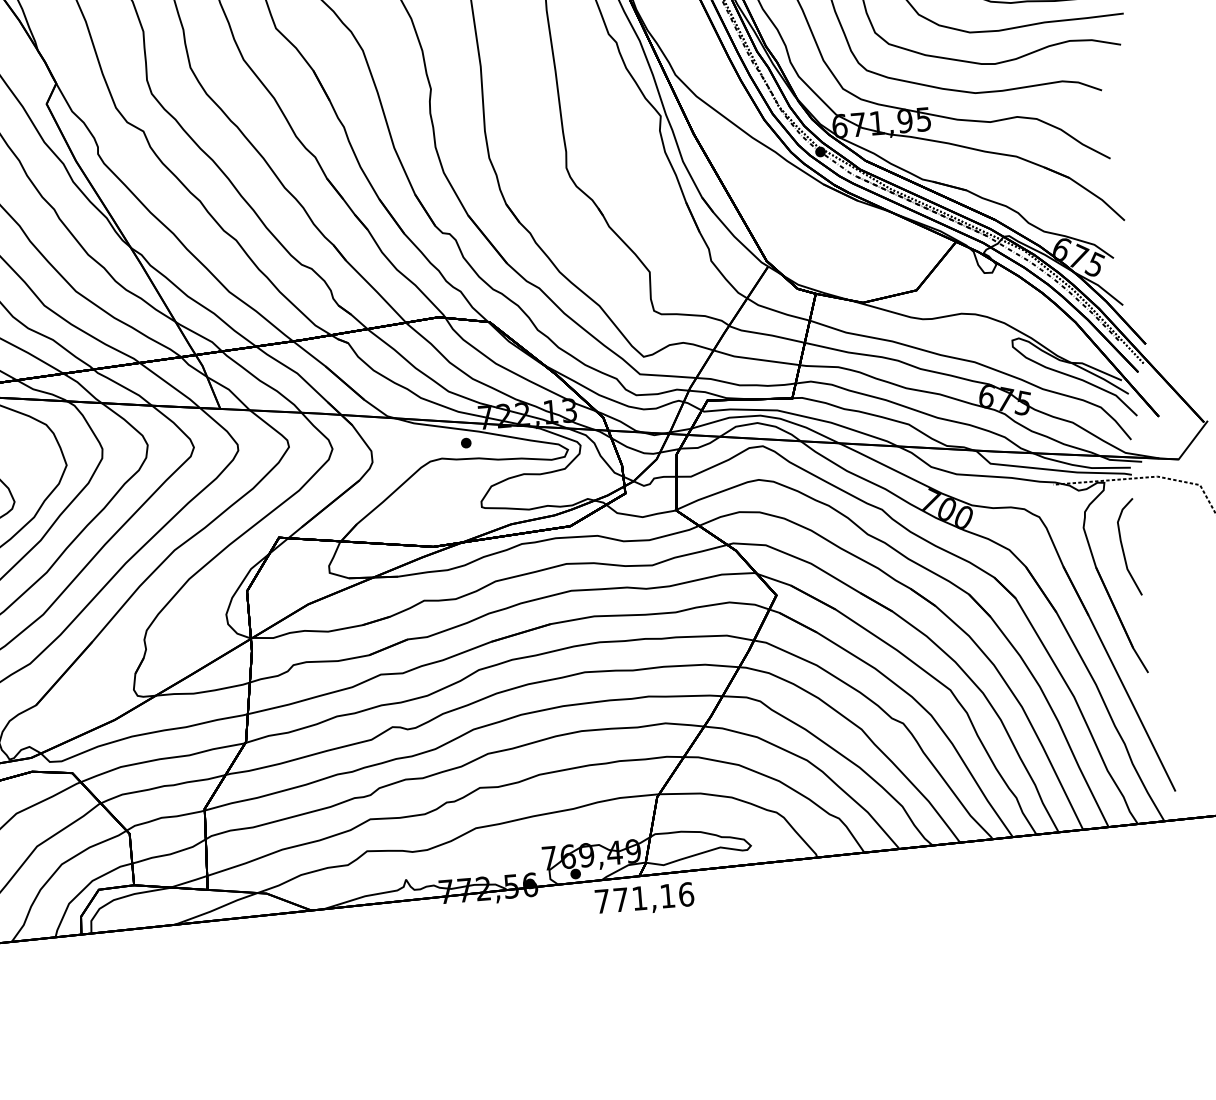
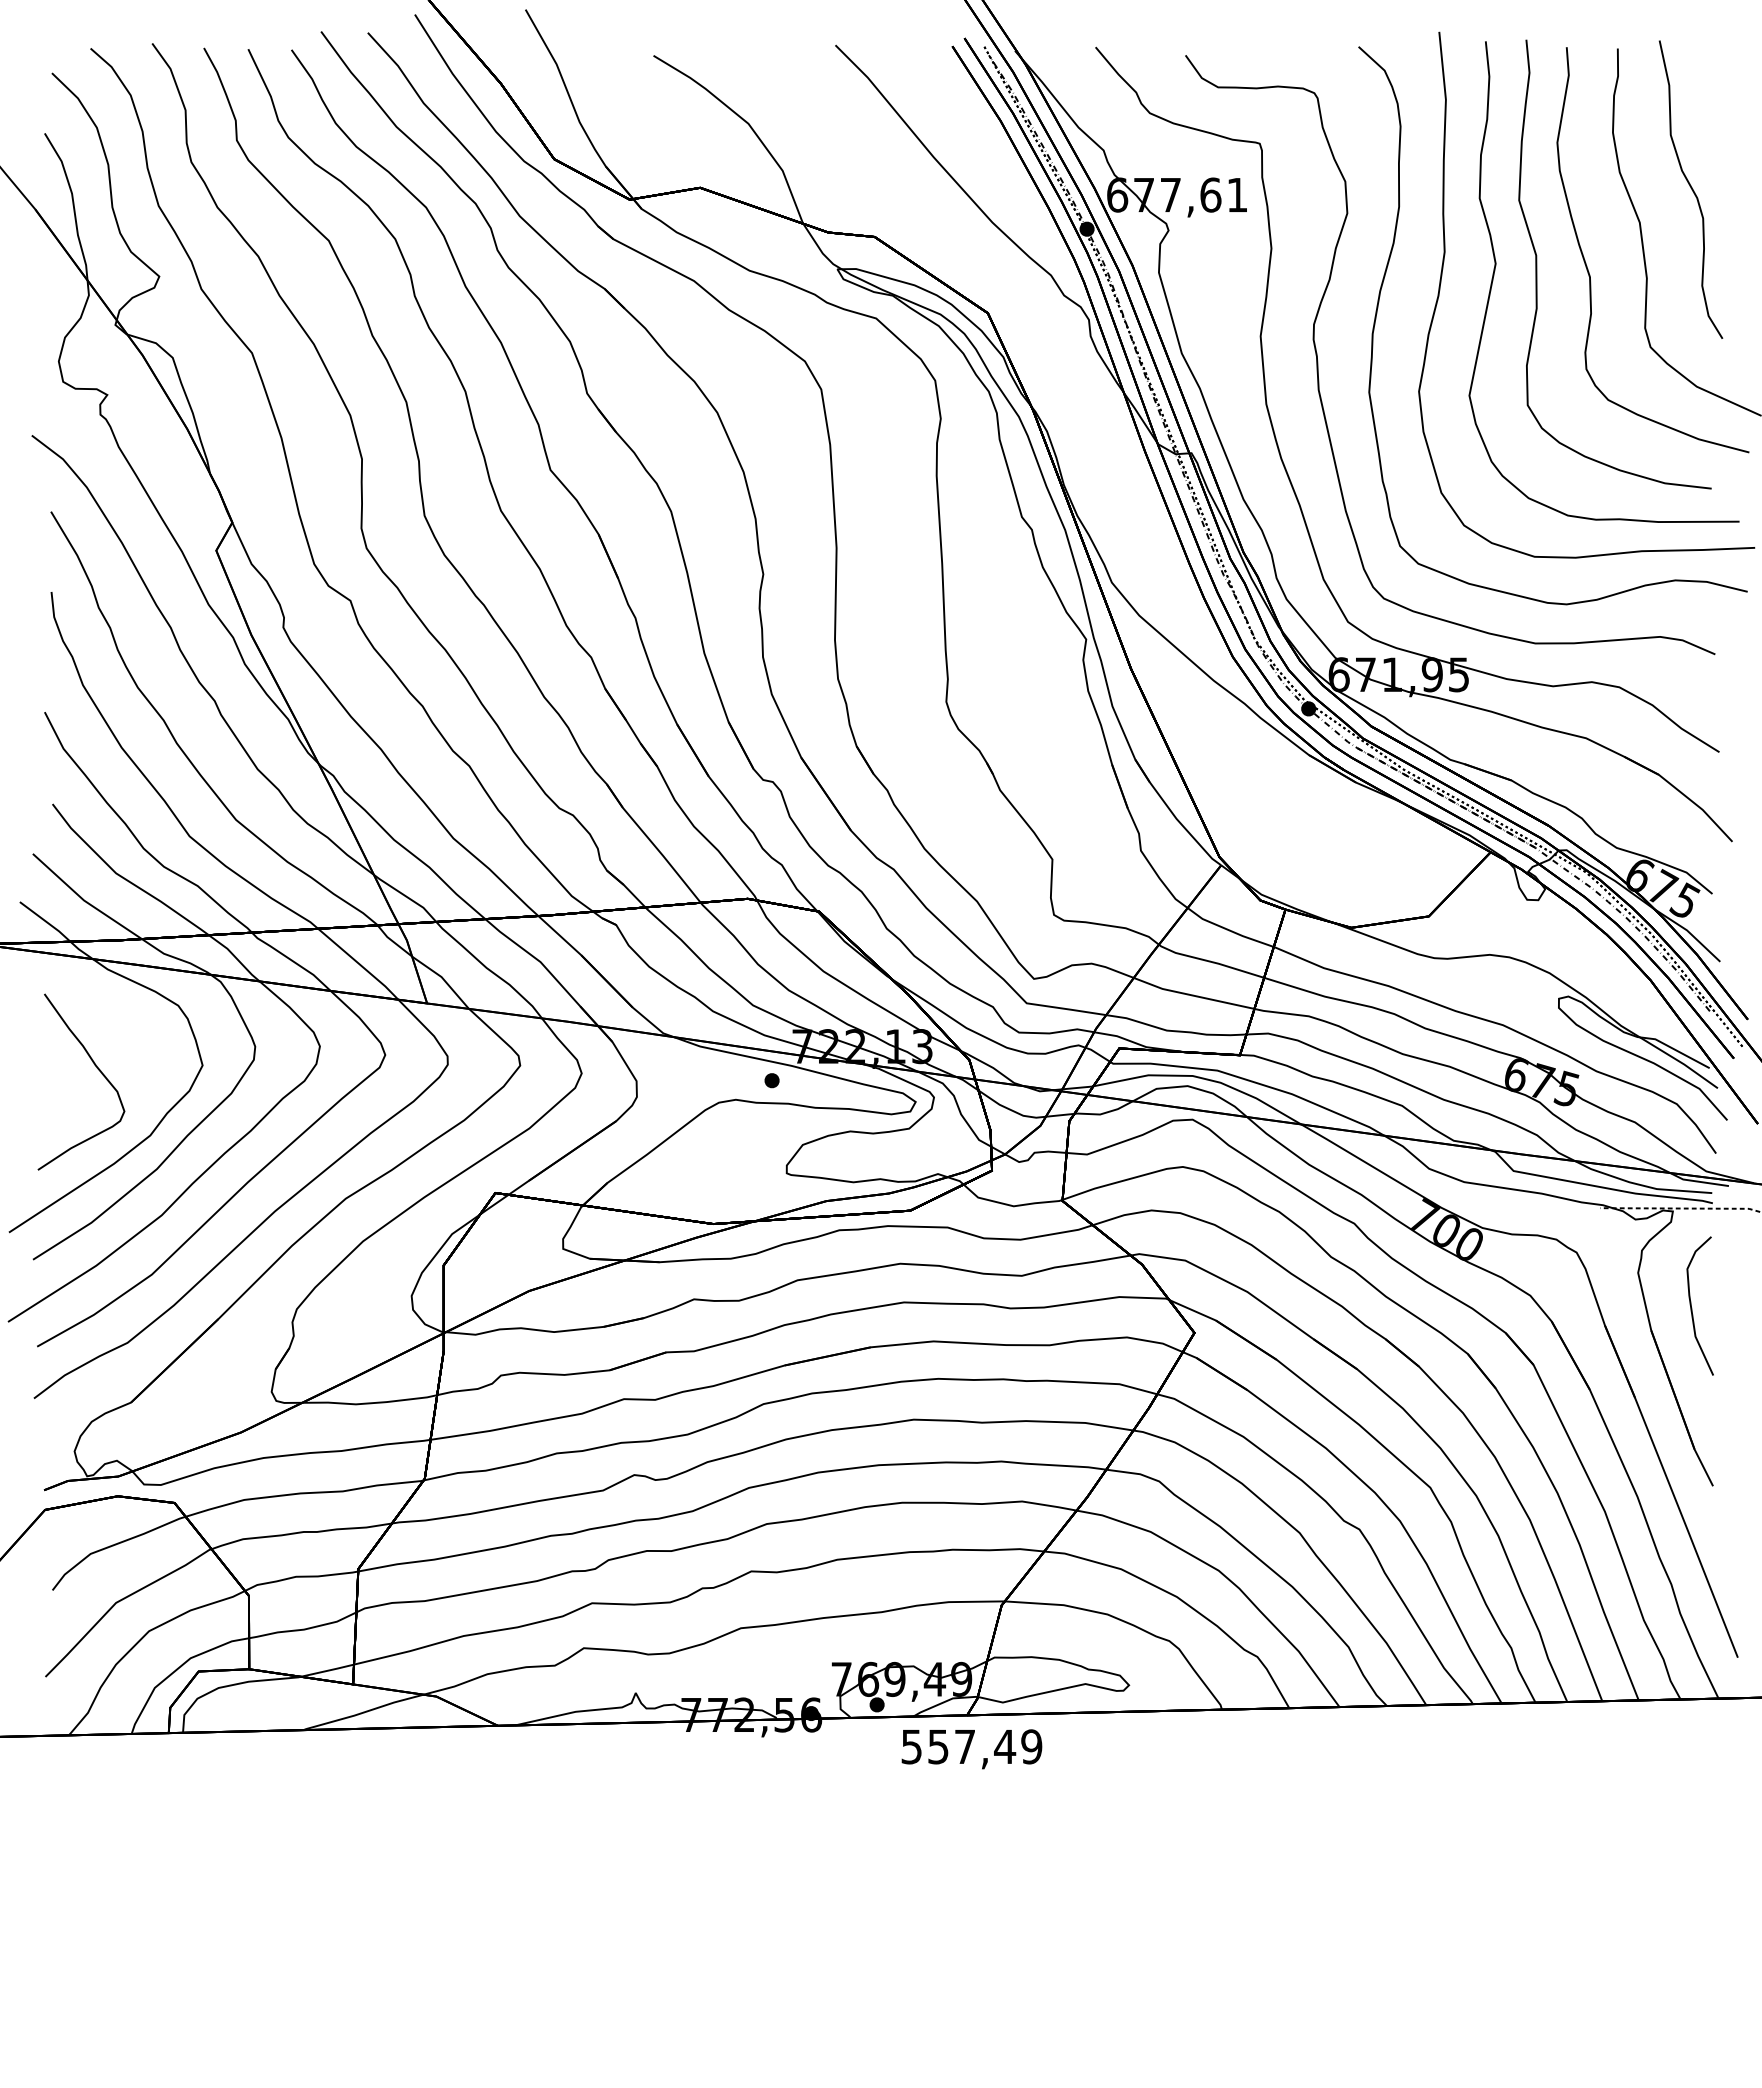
text: (644, 897) -> (971, 1746), 771,16 -> 557,49

